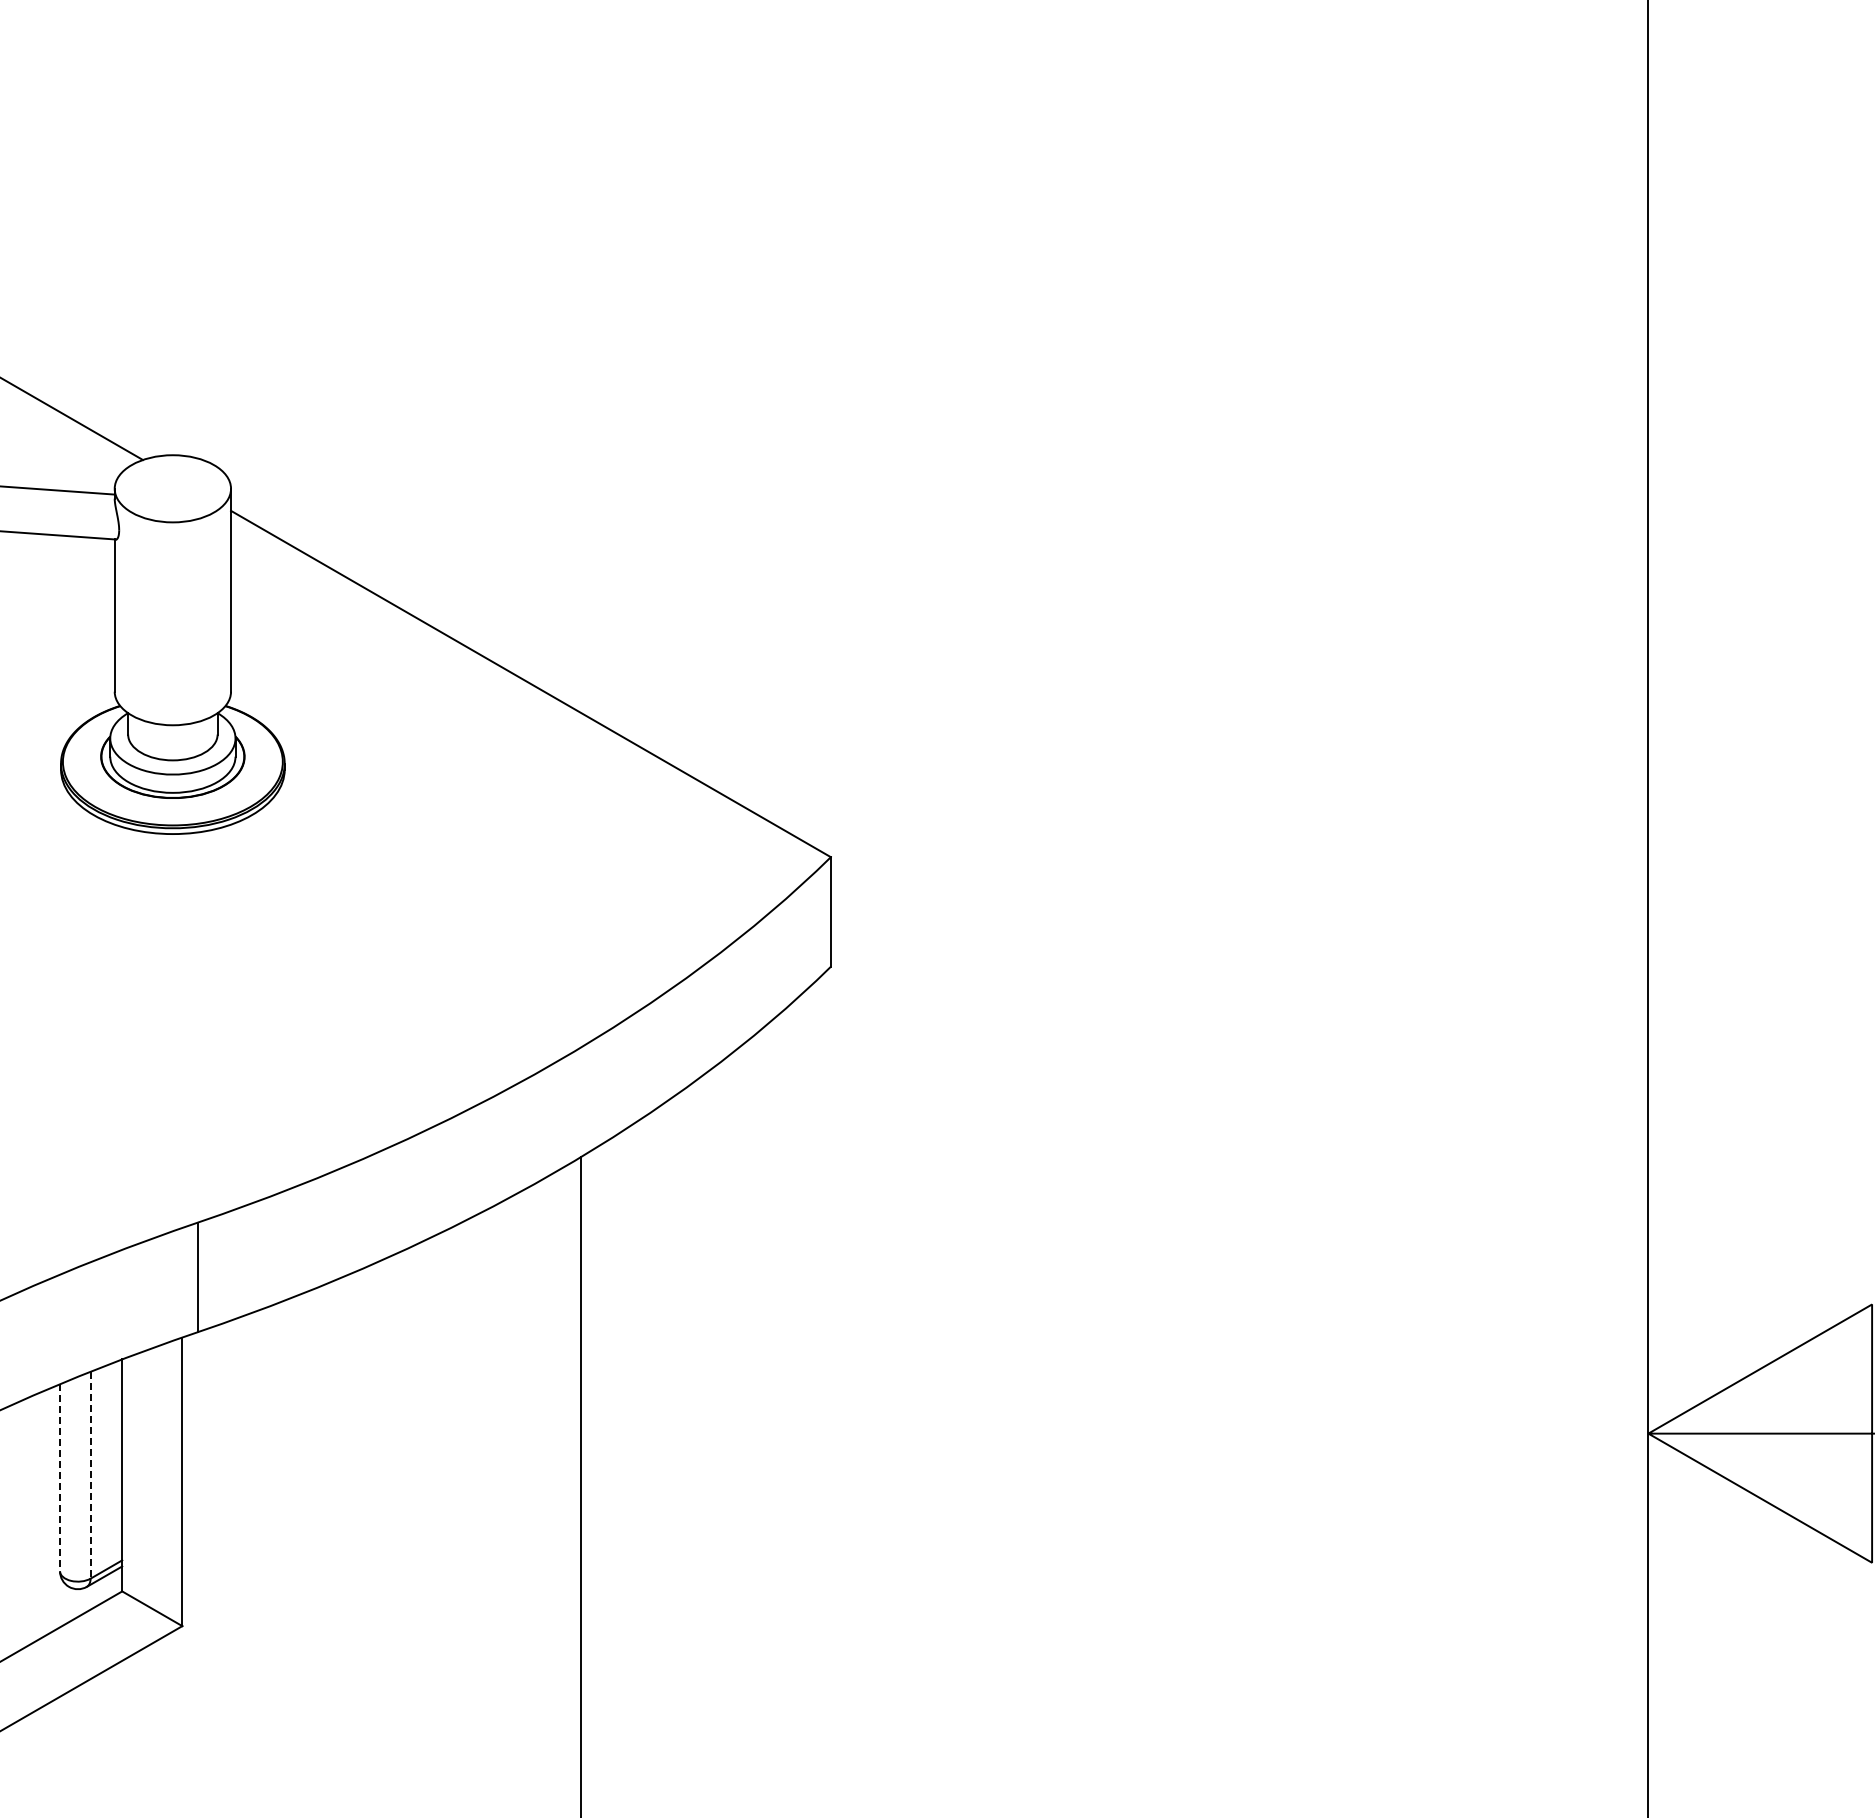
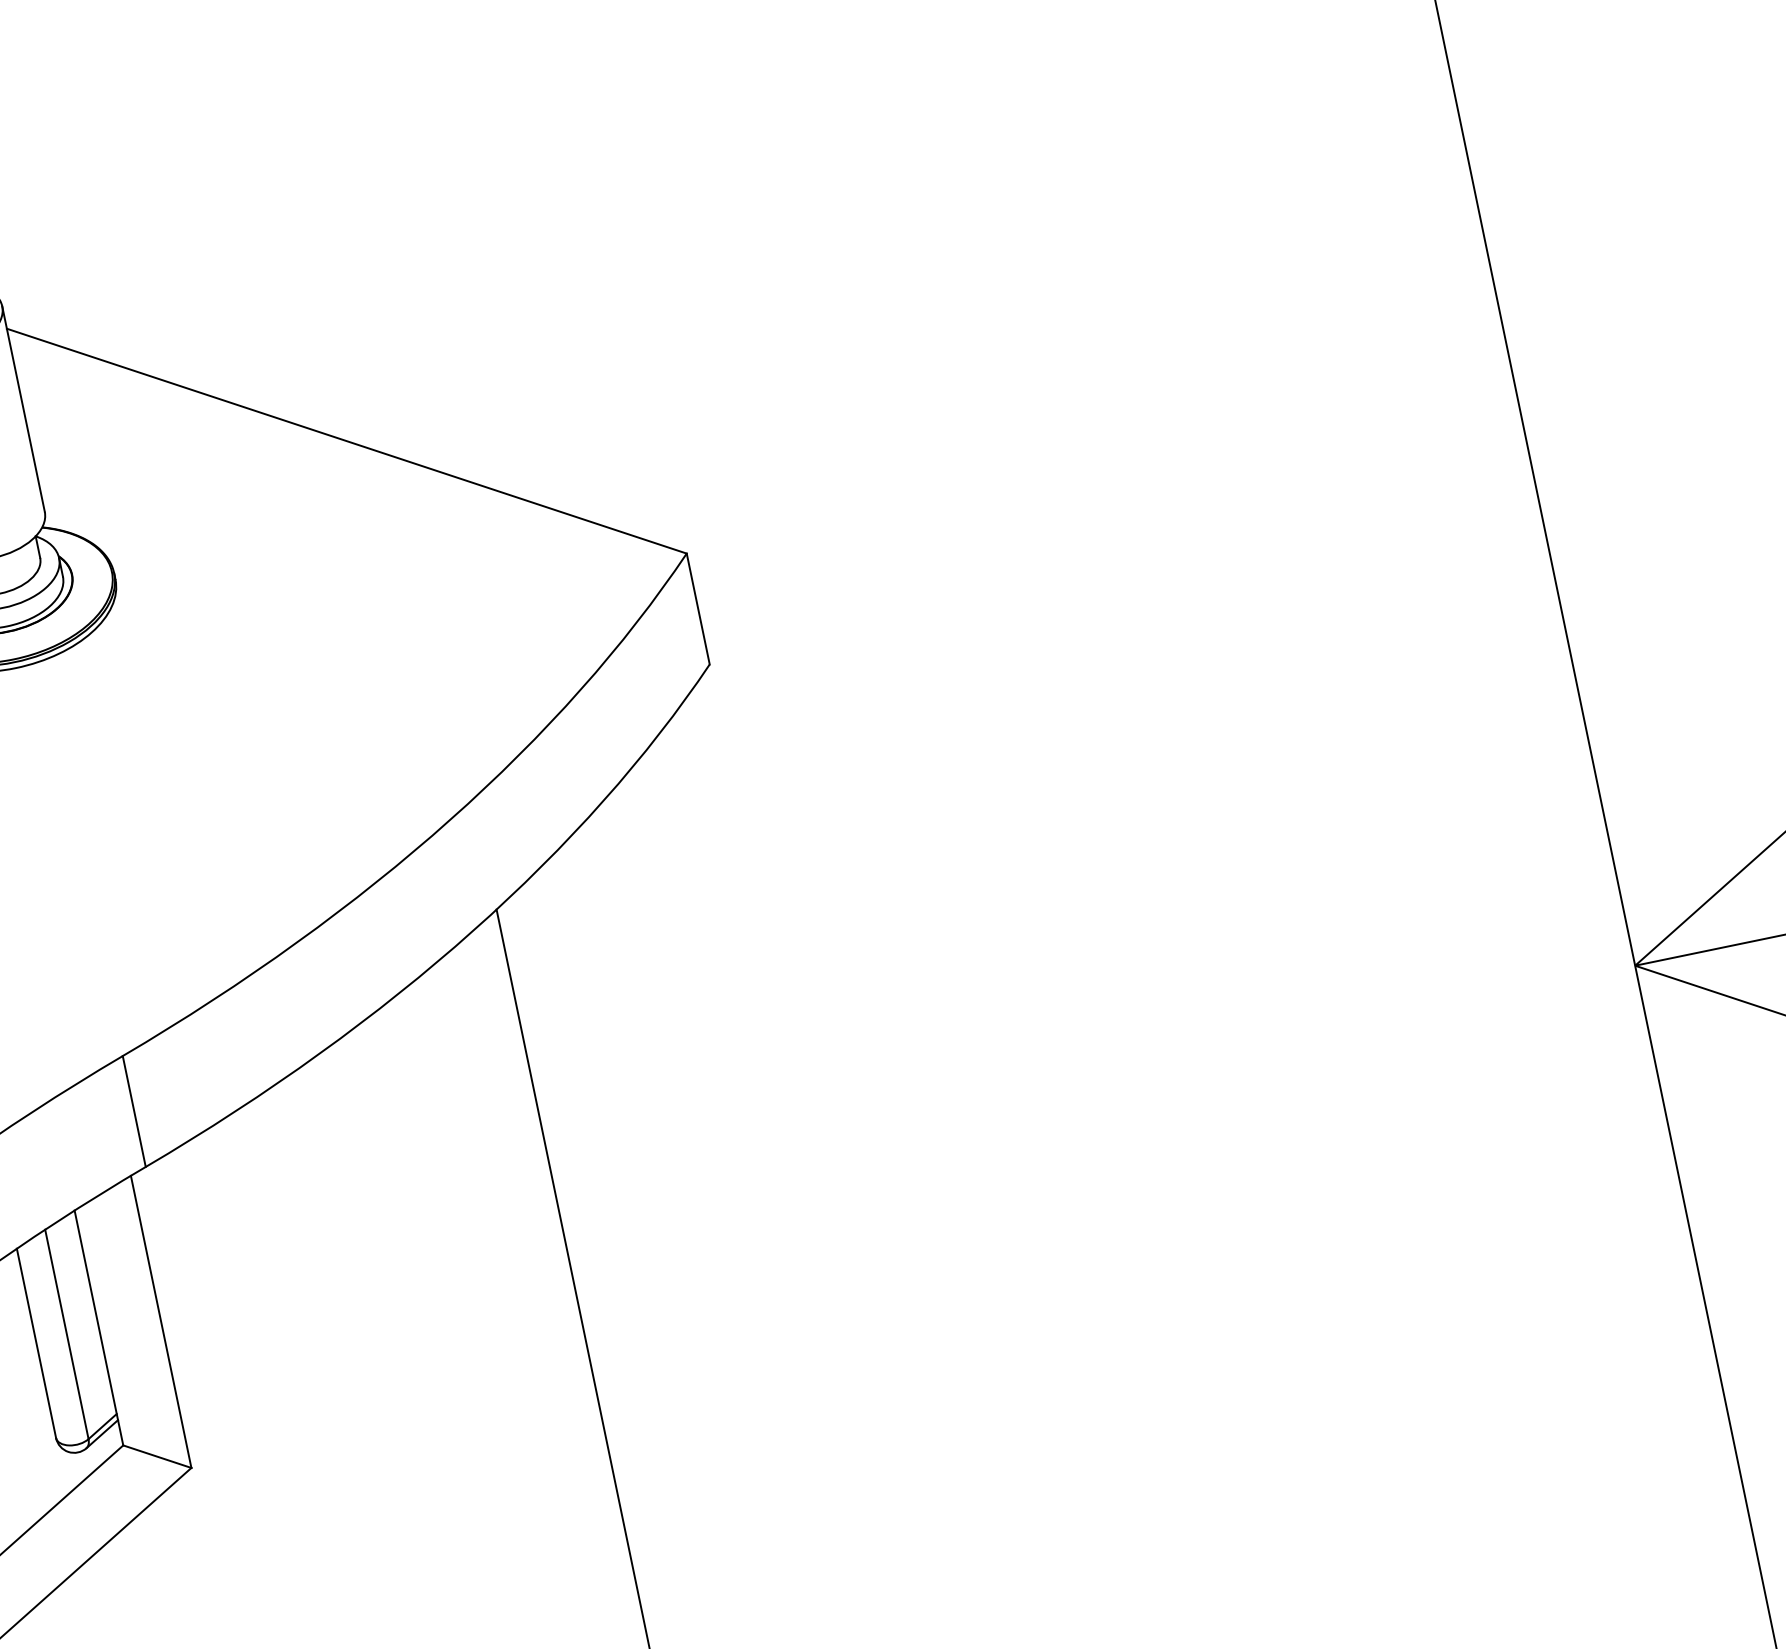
line: (90, 1475) -> (66, 1334), dashed -> solid
line: (60, 1477) -> (36, 1343), dashed -> solid

